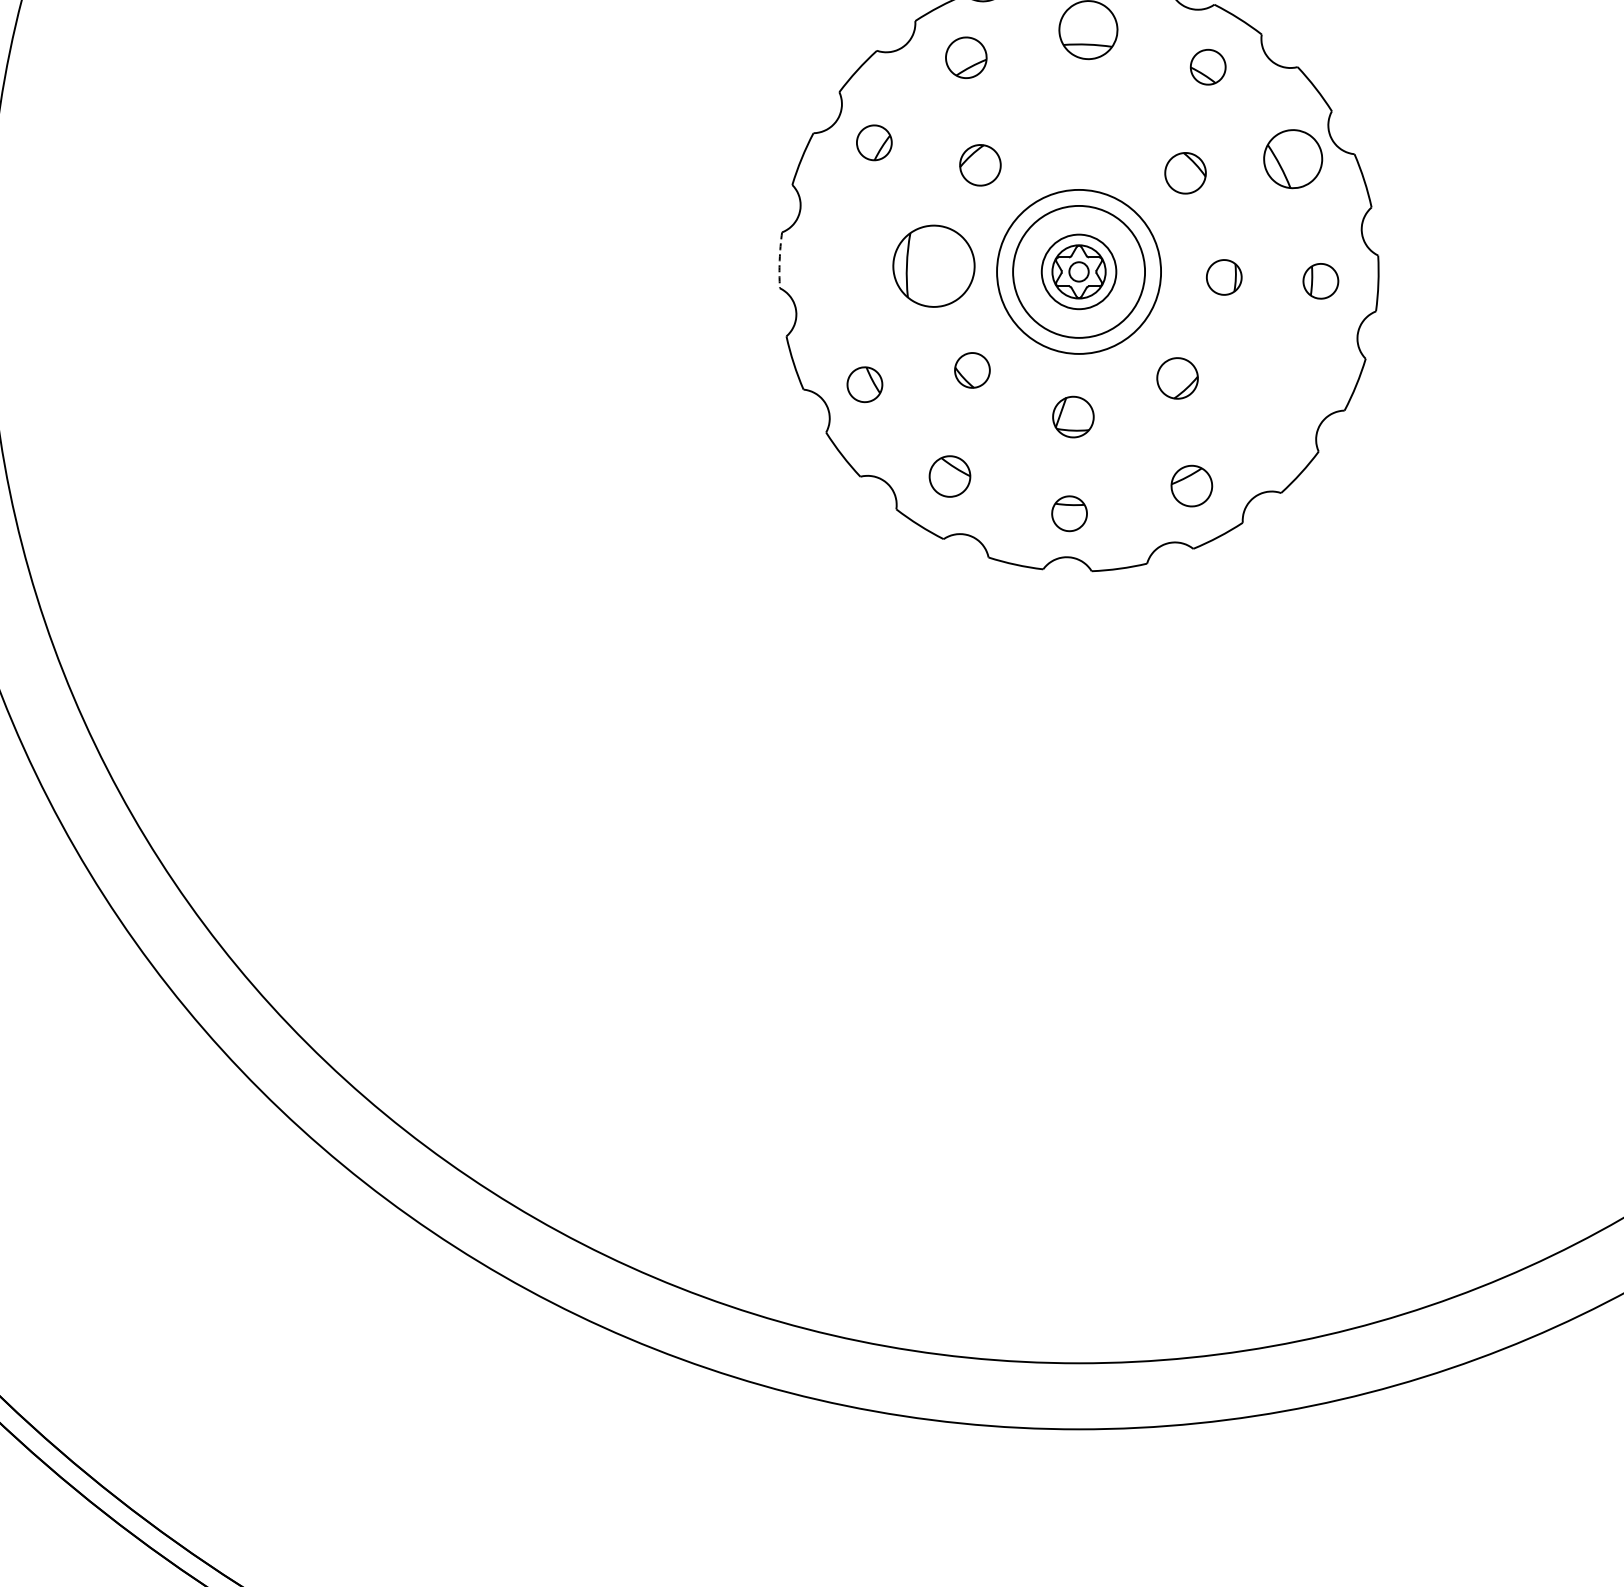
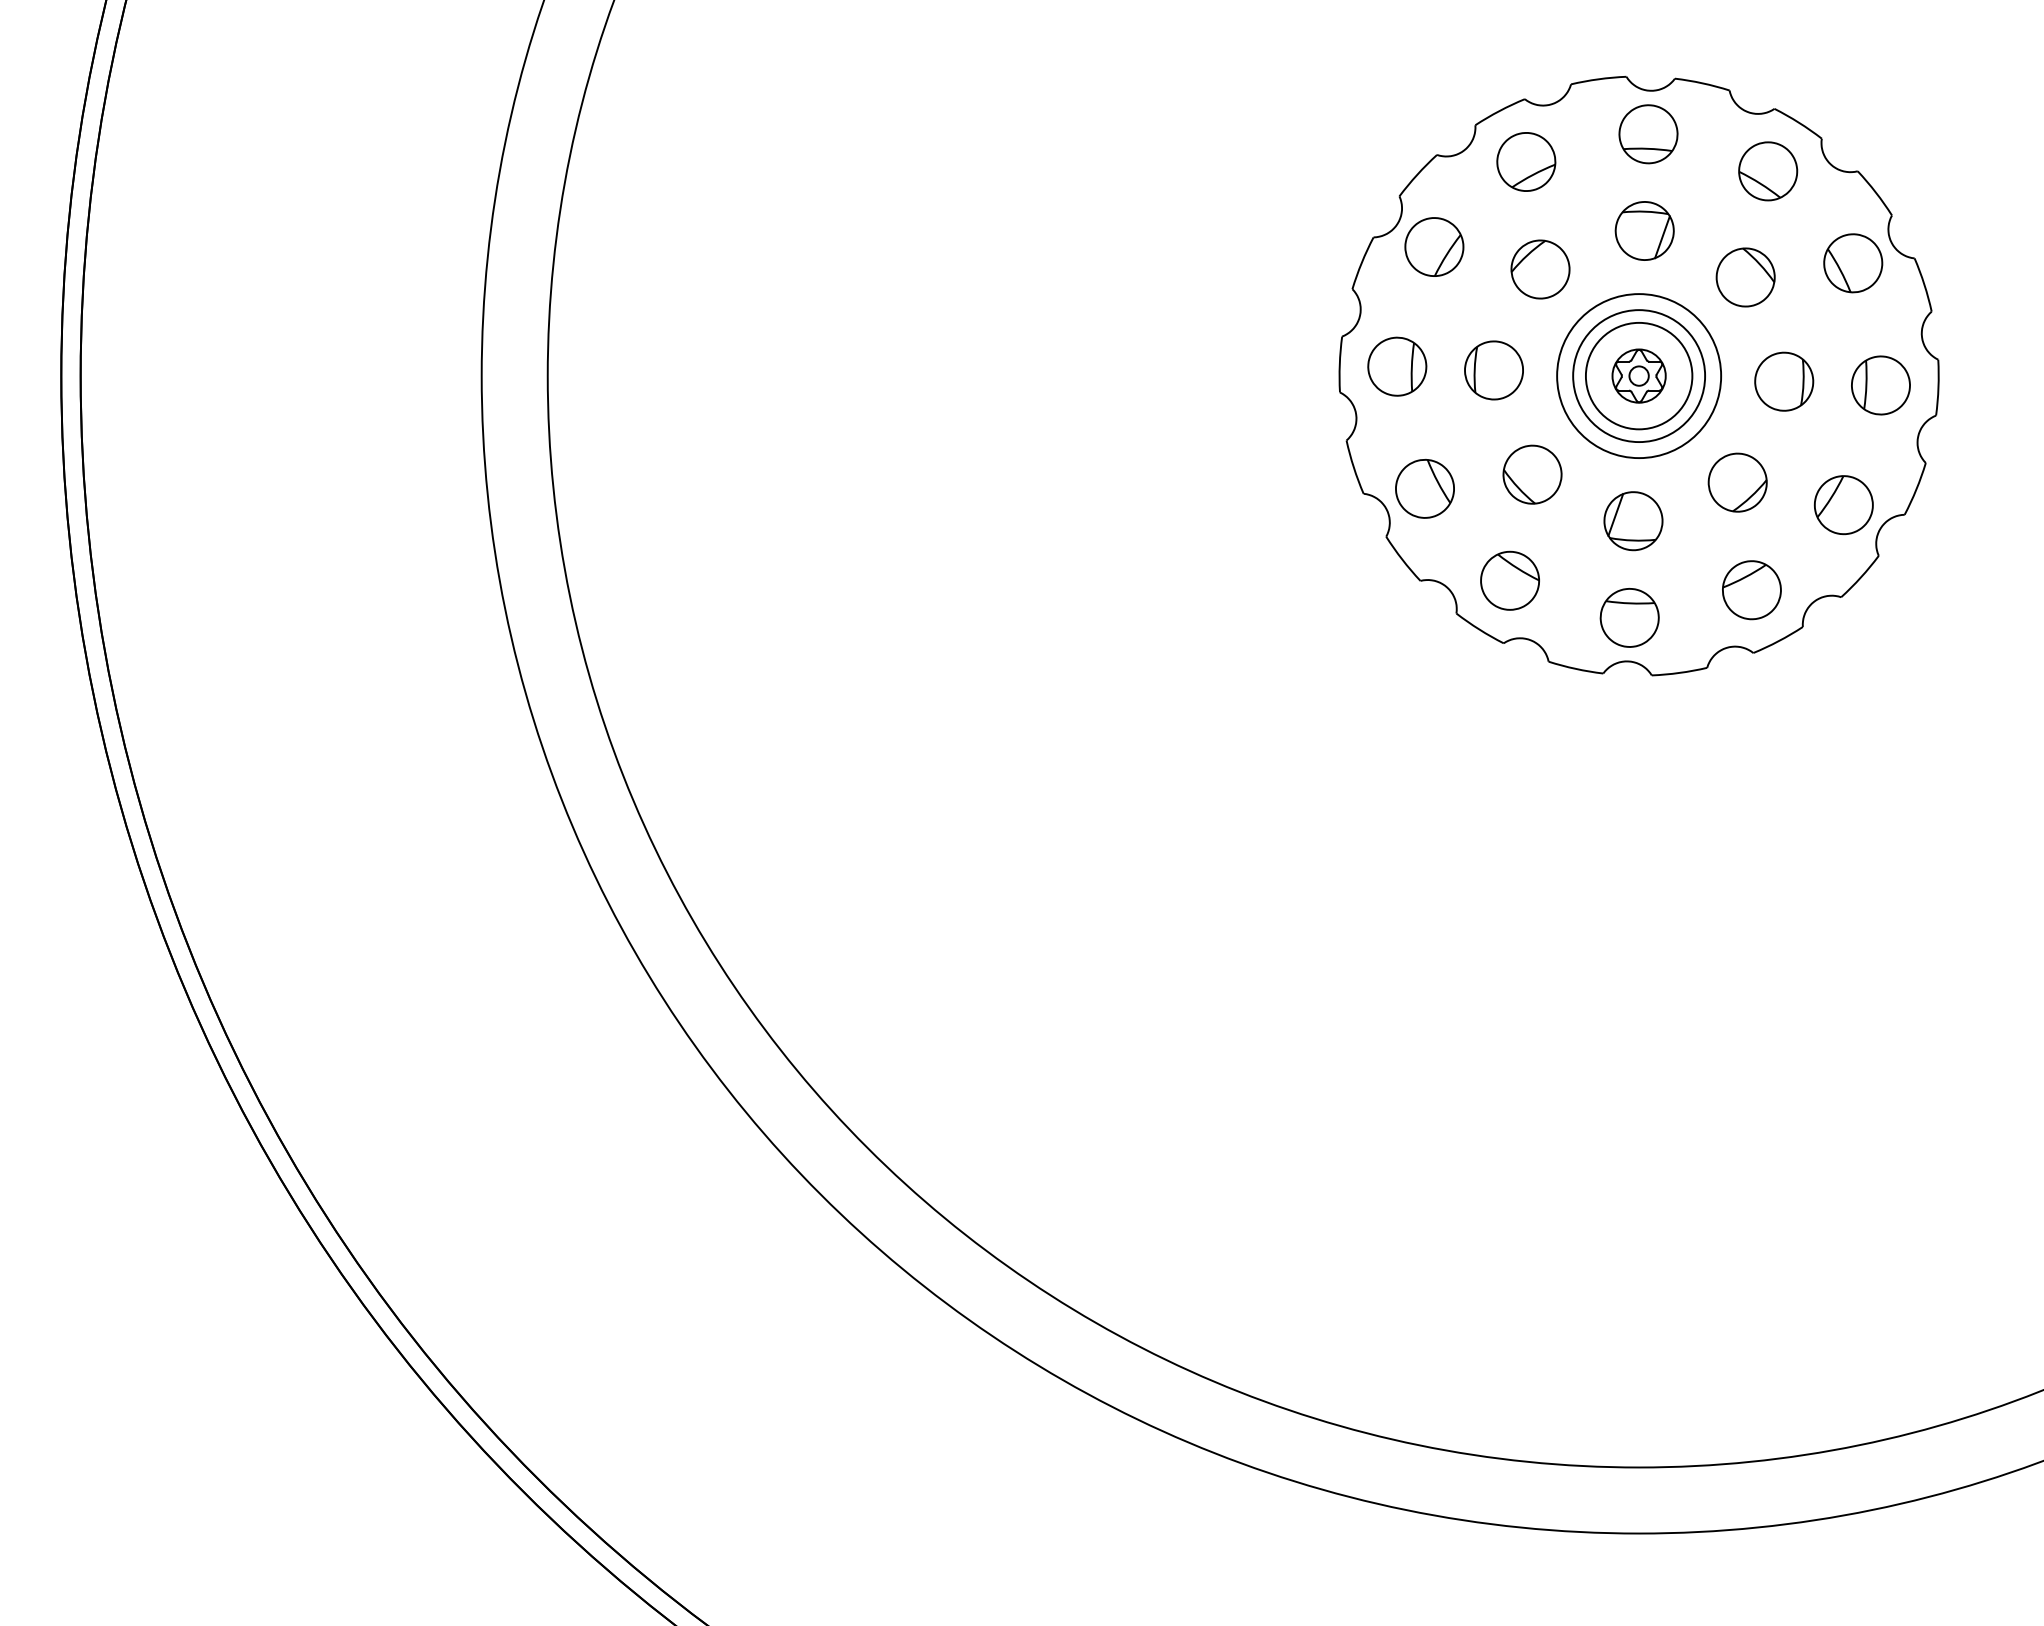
part: (966, 57) -> (1526, 161), size x1.43
part: (1208, 67) -> (1768, 171), size x1.67
part: (1084, 126) -> (1644, 230), added
part: (874, 142) -> (1434, 246), size x1.67
part: (980, 165) -> (1540, 269), size x1.43
part: (1185, 173) -> (1745, 277), size x1.43
arc: (779, 260) -> (1339, 364), dashed -> solid
part: (837, 262) -> (1397, 366), added
part: (933, 266) -> (1493, 370), size x0.71
circle: (1078, 271) -> (1638, 375), size x1.43
part: (1224, 277) -> (1784, 381), size x1.67
part: (1320, 281) -> (1880, 385), size x1.67
part: (972, 370) -> (1532, 474), size x1.67
part: (1177, 378) -> (1737, 482), size x1.43
part: (864, 384) -> (1424, 488), size x1.67
part: (1283, 401) -> (1843, 505), added
part: (1073, 417) -> (1633, 521), size x1.43
part: (949, 476) -> (1509, 580), size x1.43
part: (1191, 486) -> (1751, 590), size x1.43
part: (1069, 513) -> (1629, 617), size x1.67

